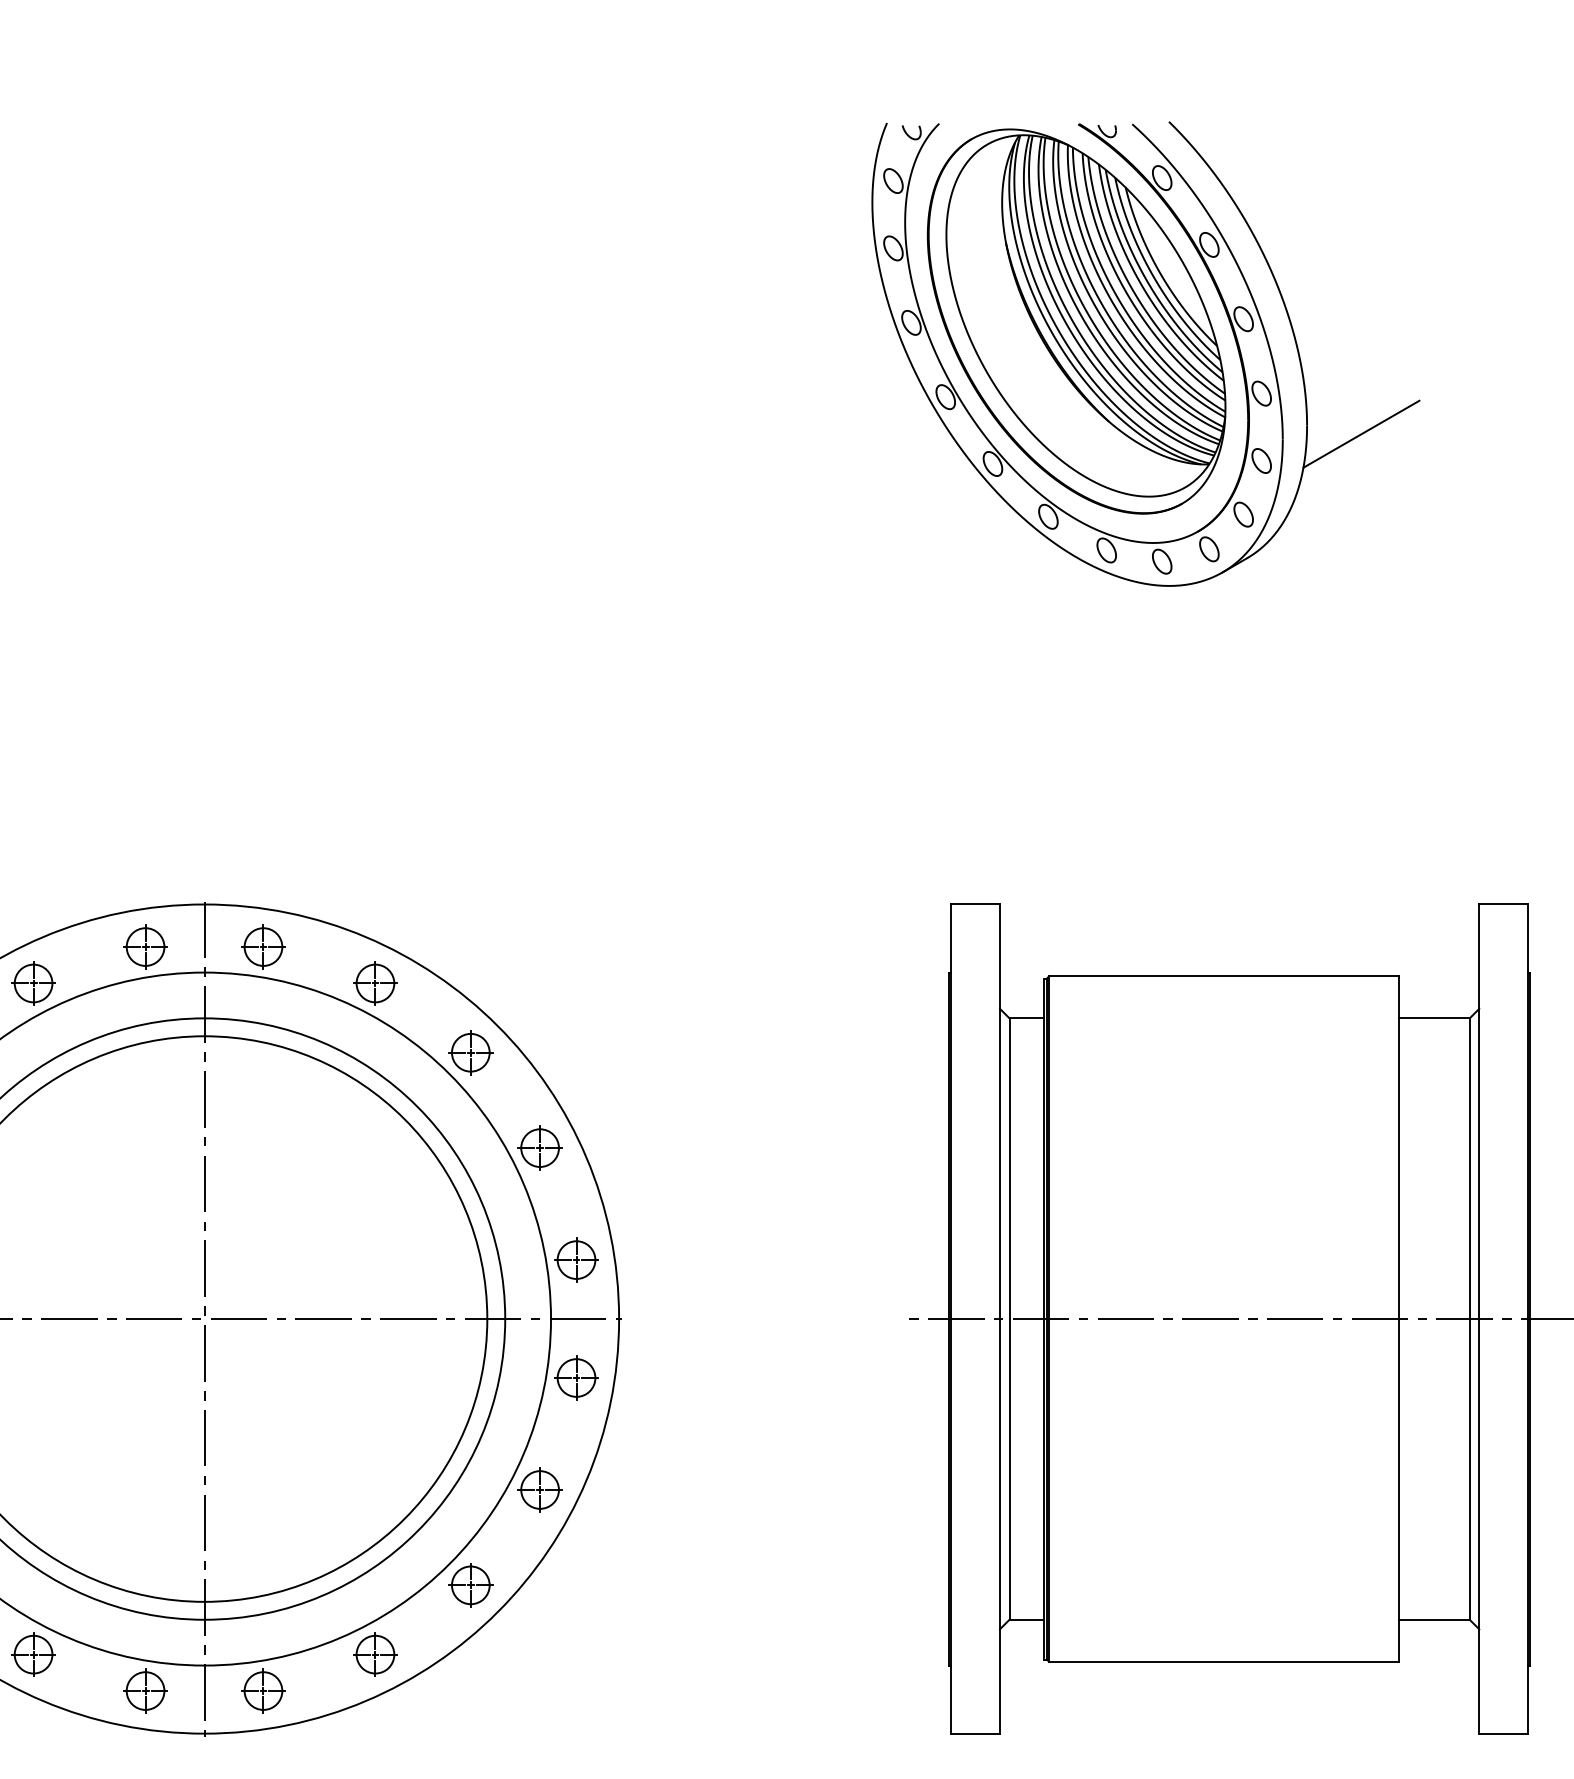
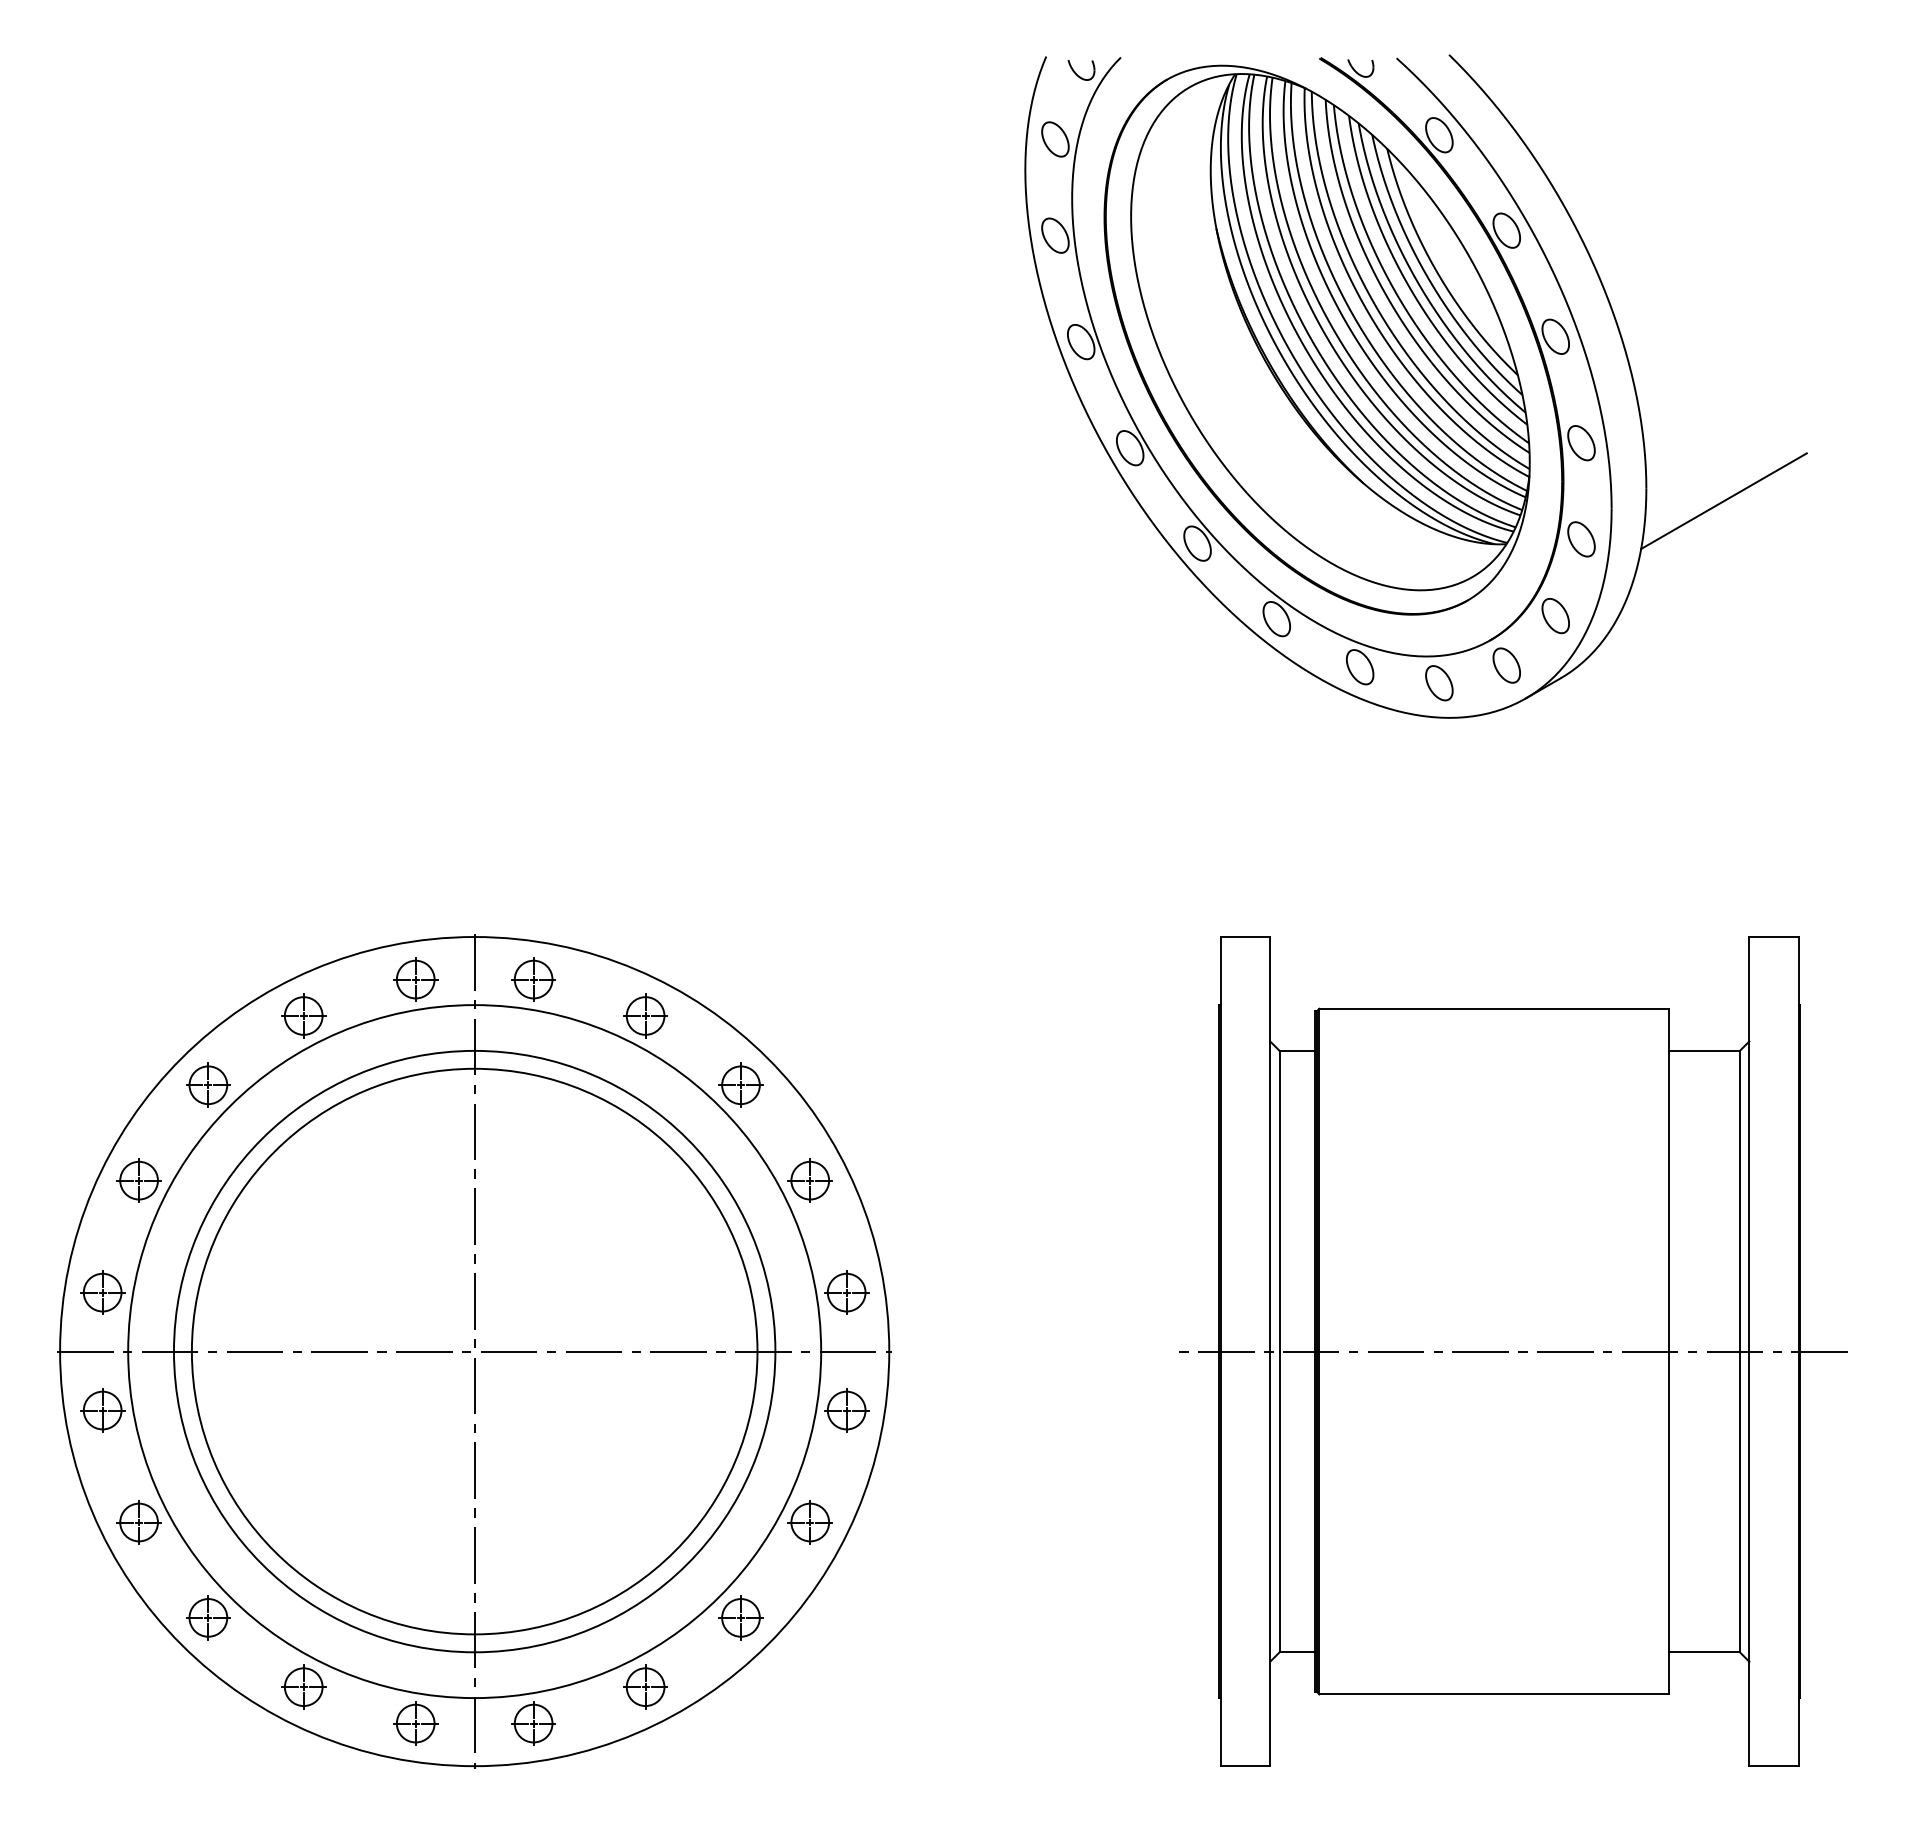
part: (1145, 353) -> (1415, 386), size x1.43

